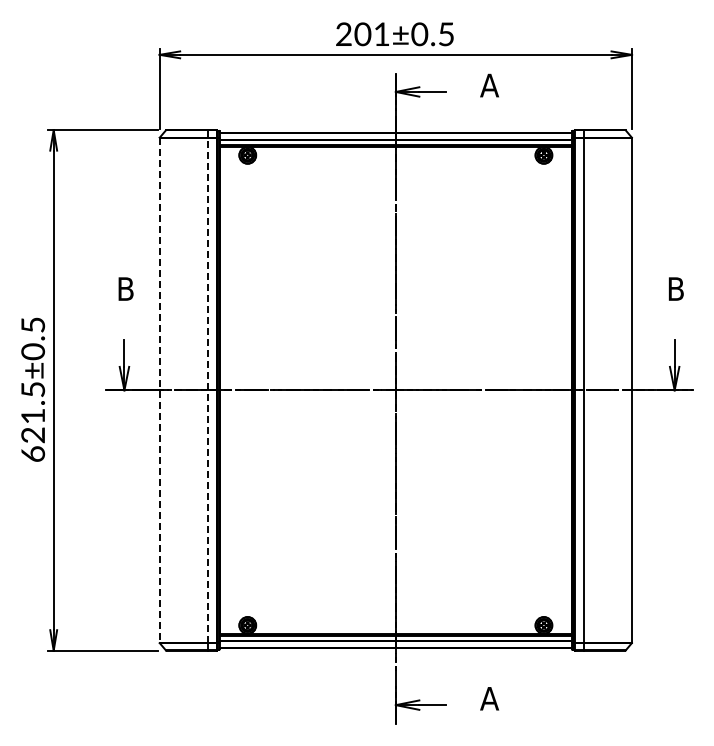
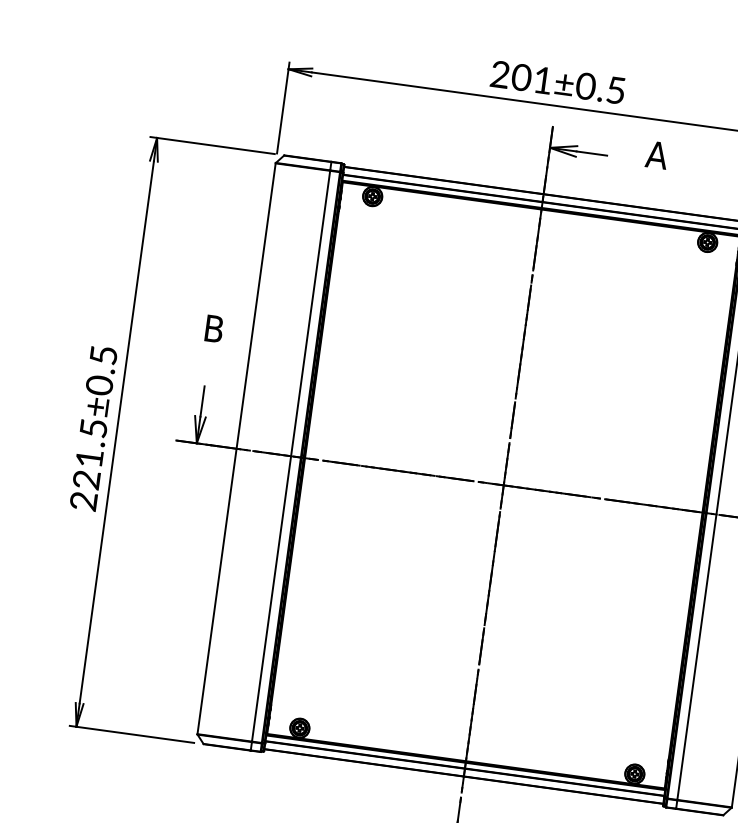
line: (207, 389) -> (290, 455), dashed -> solid
line: (159, 390) -> (236, 448), dashed -> solid
text: (33, 454) -> (84, 501), 621.5±0.5 -> 221.5±0.5

